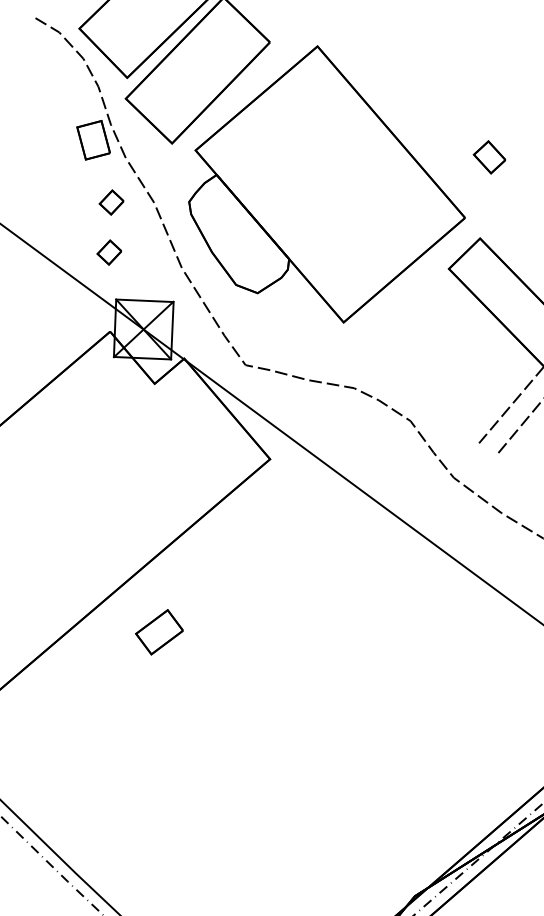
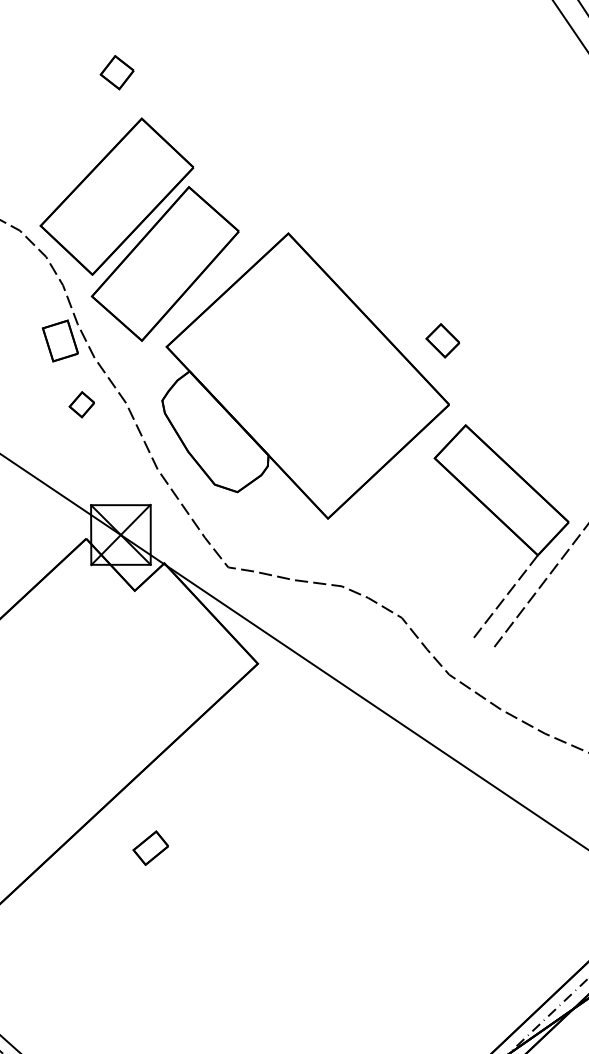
part: (489, 157) -> (442, 340), moved
part: (109, 252) -> (81, 456), removed
part: (159, 631) -> (150, 847), size x0.71

